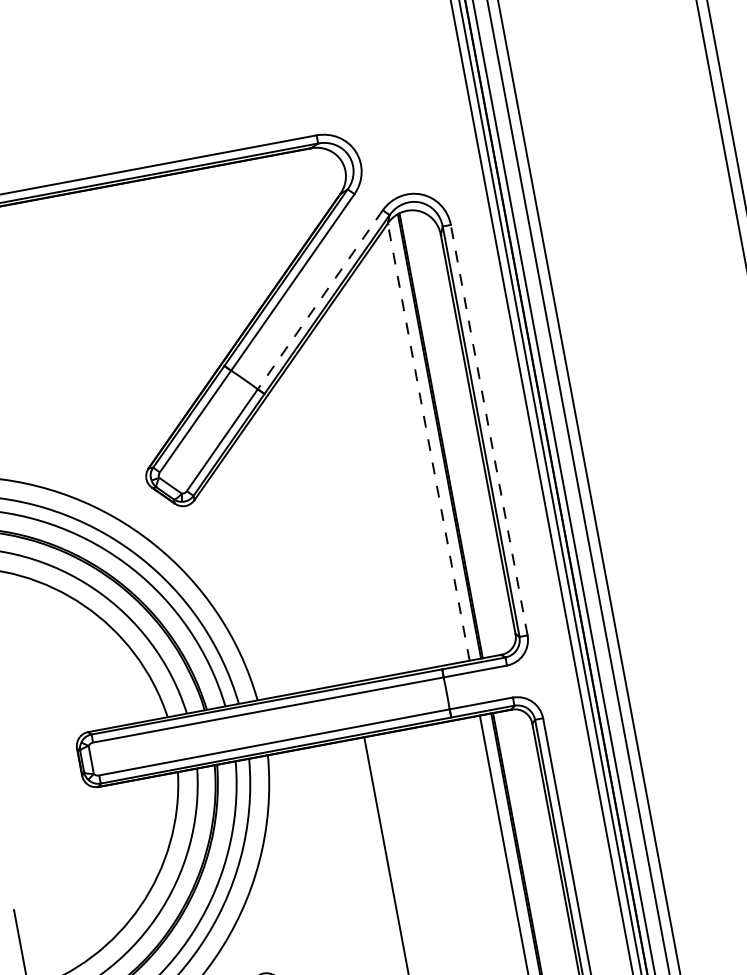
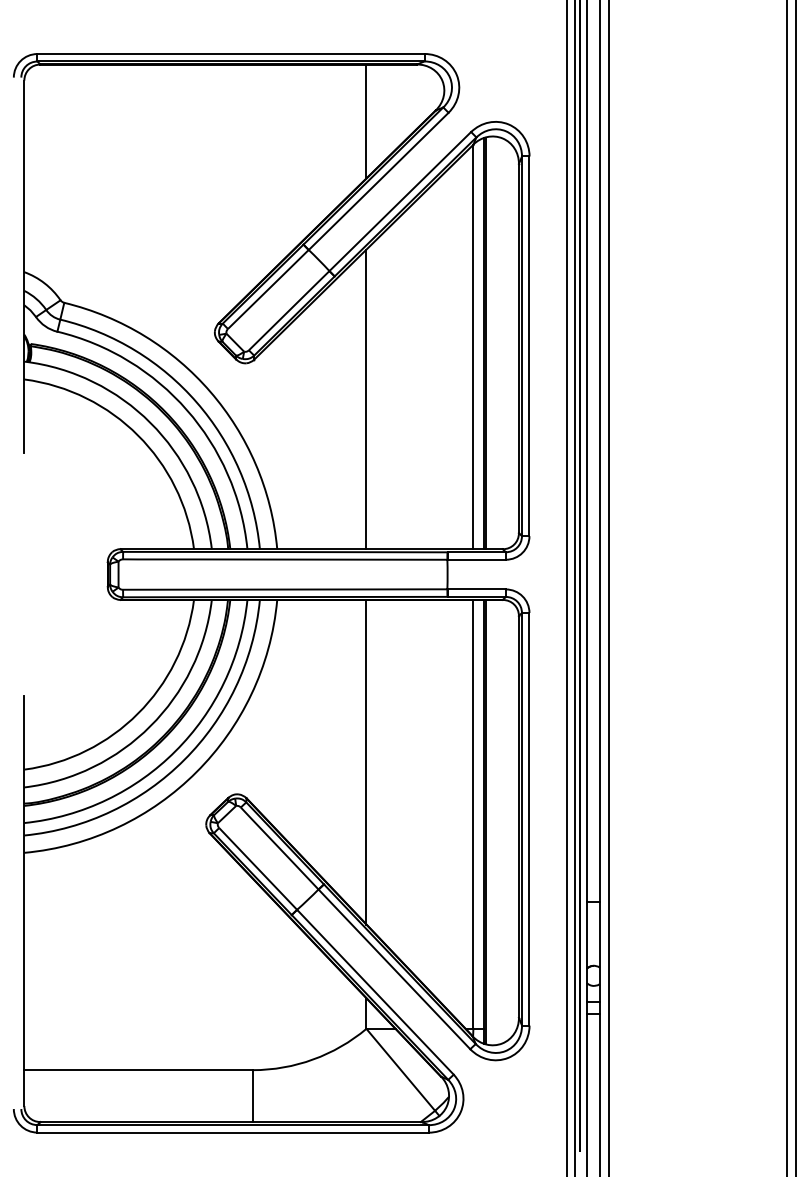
line: (267, 220) -> (366, 121), added
line: (319, 299) -> (399, 201), dashed -> solid
line: (489, 430) -> (529, 346), dashed -> solid
line: (428, 441) -> (473, 346), dashed -> solid
line: (323, 520) -> (366, 399), added

